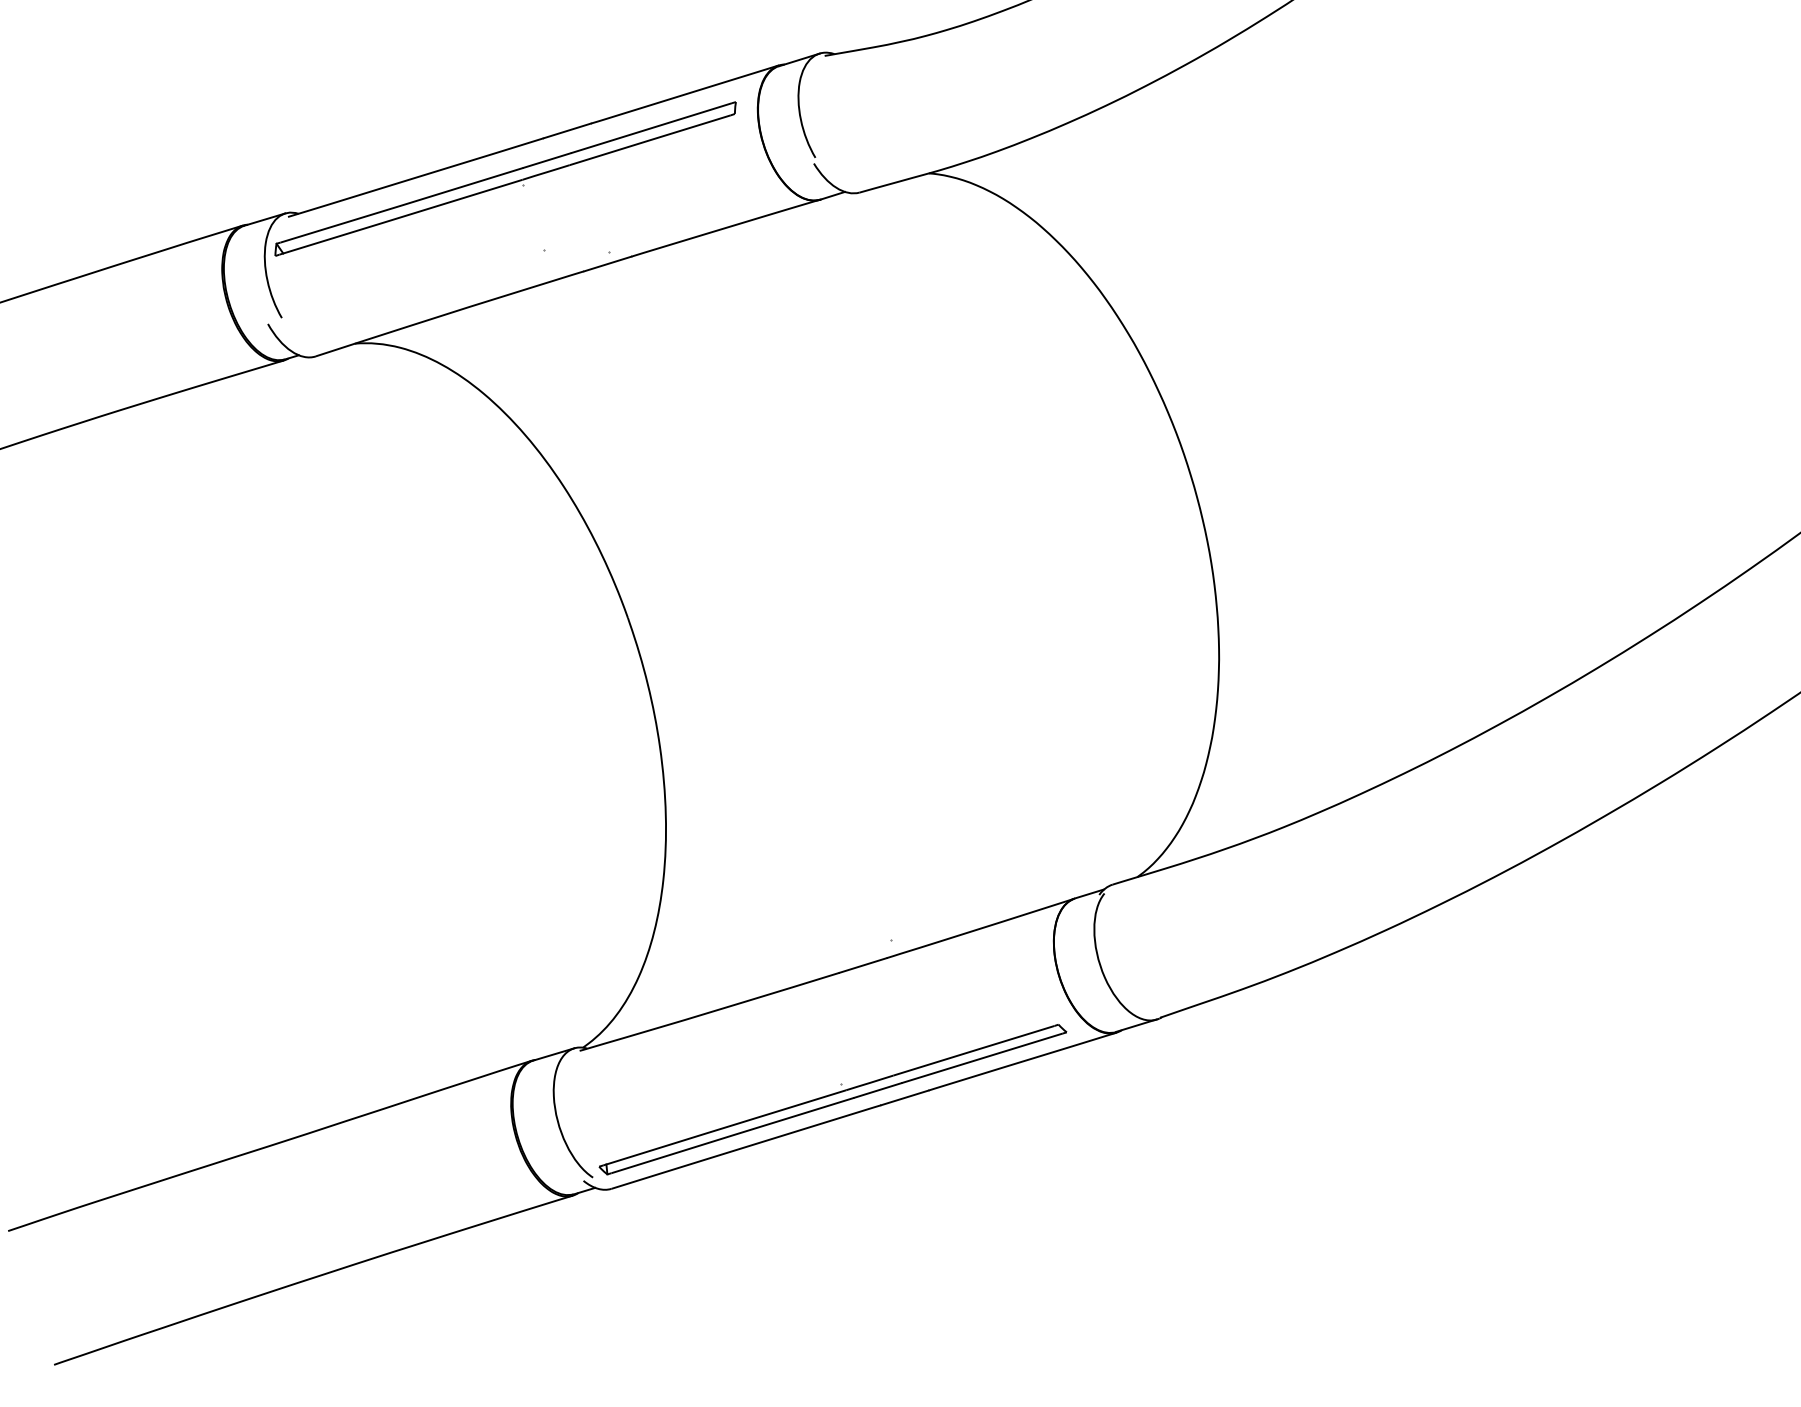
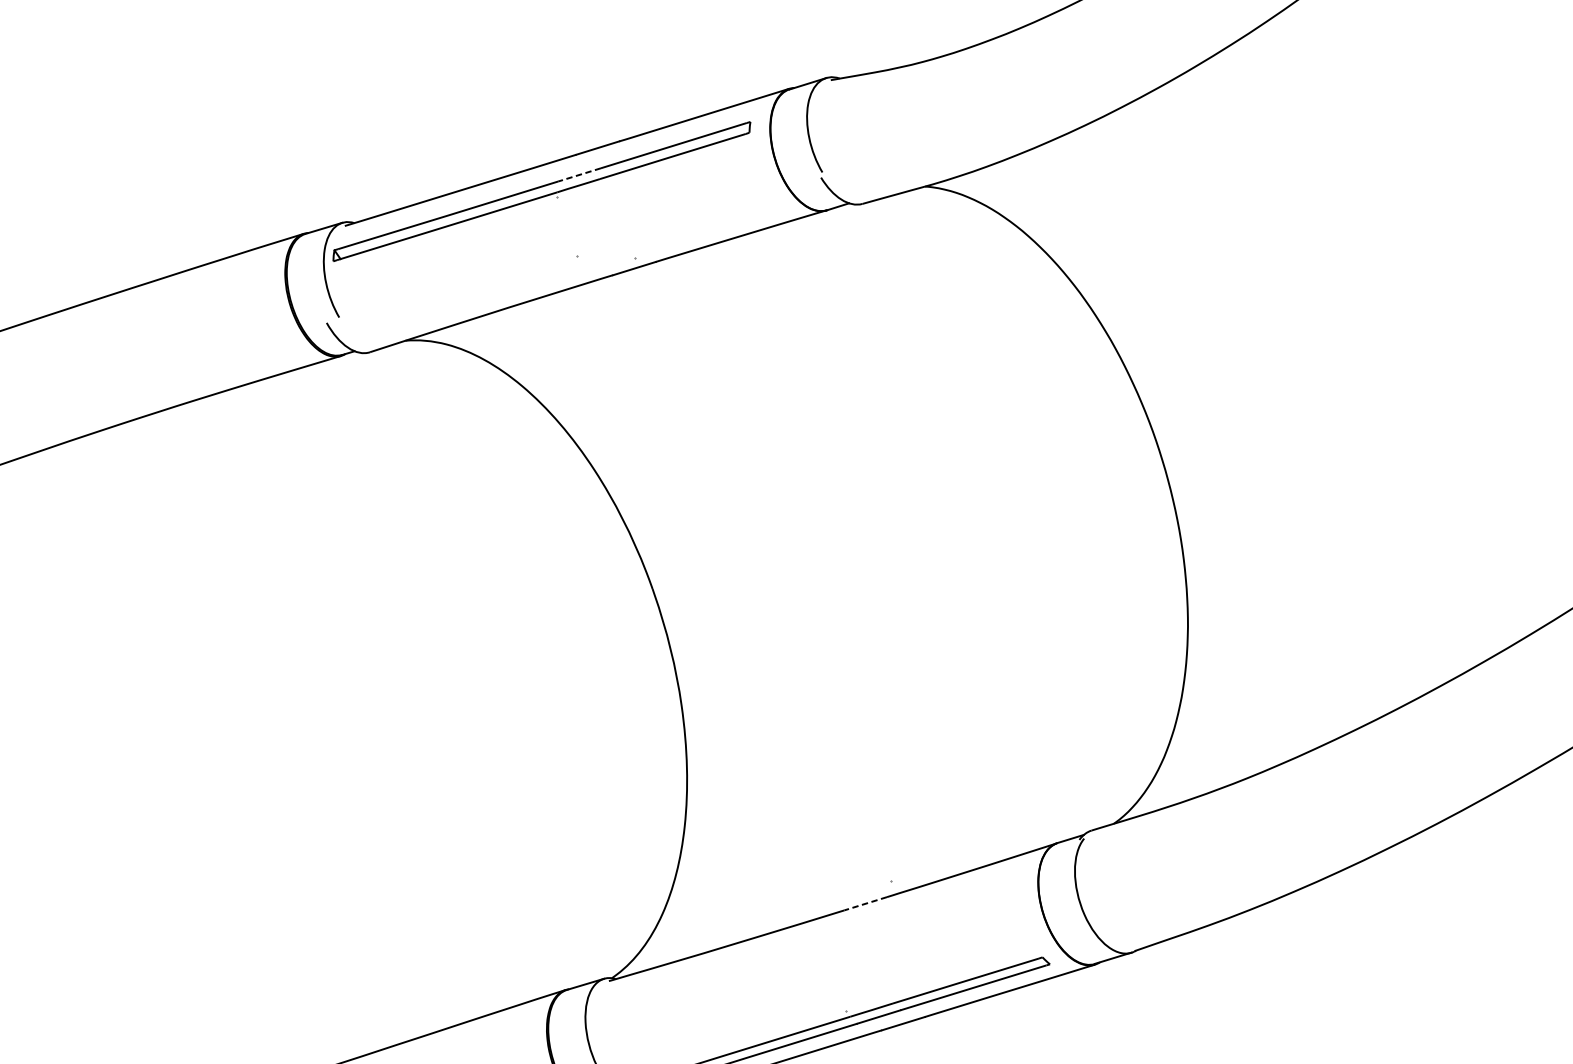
line: (547, 160) -> (579, 174), solid -> dashed
line: (863, 965) -> (865, 903), solid -> dashed

